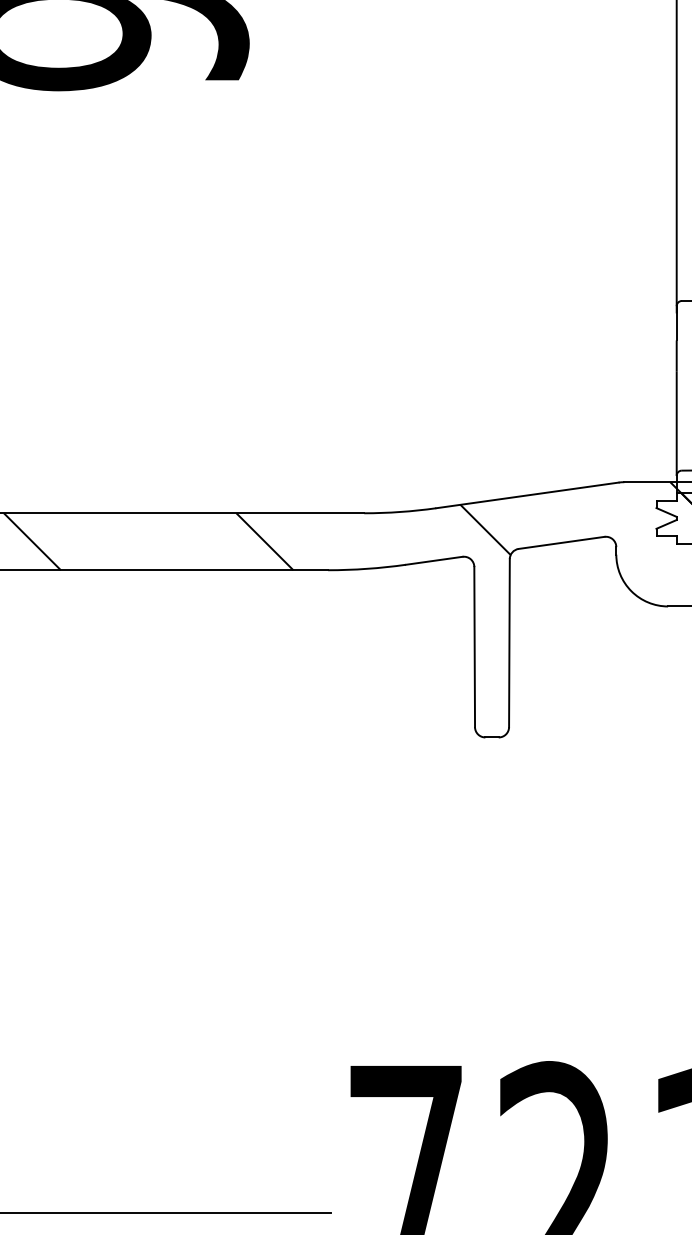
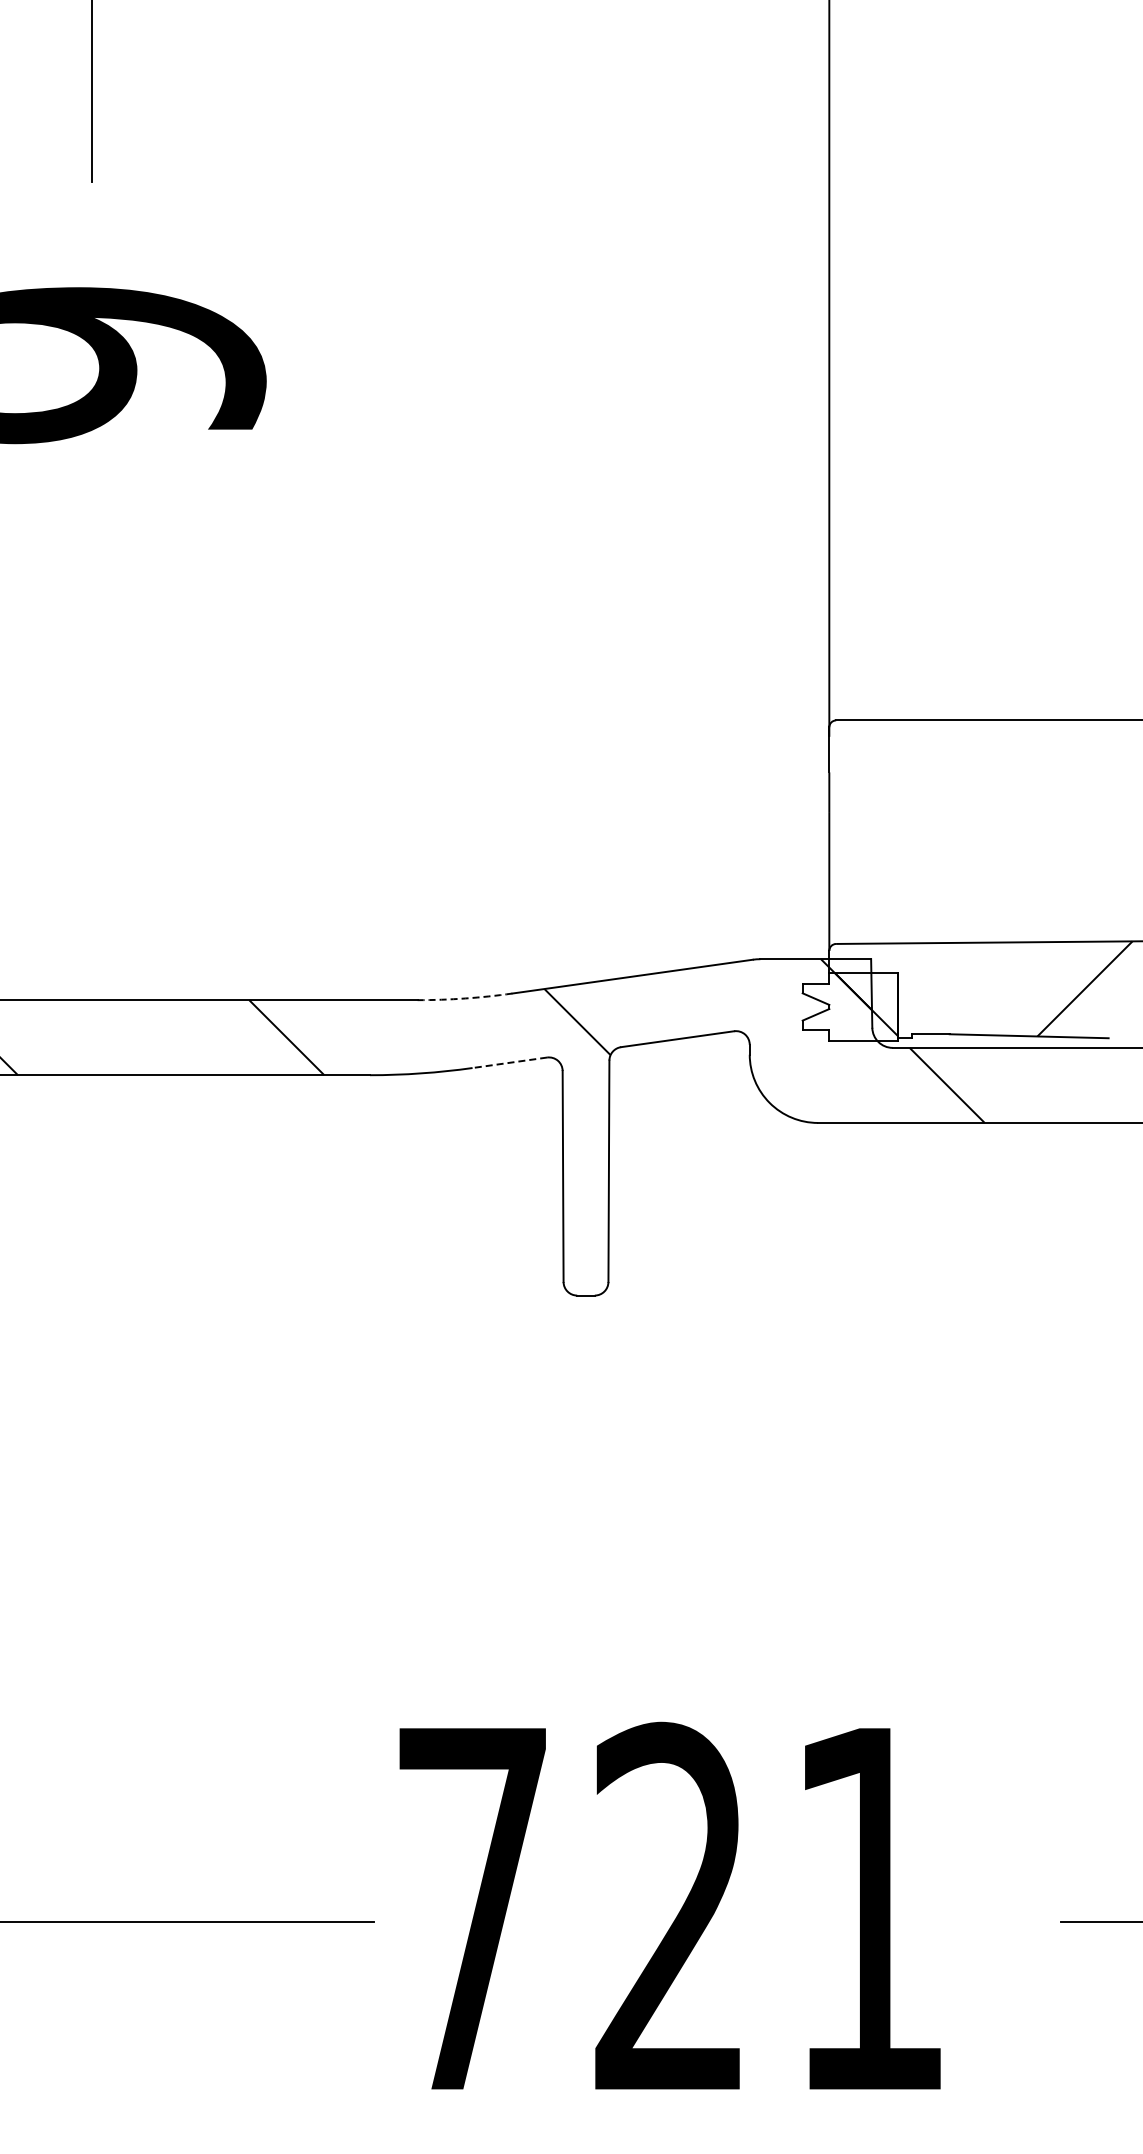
arc: (400, 512) -> (465, 998), solid -> dashed
line: (433, 560) -> (509, 1062), solid -> dashed

